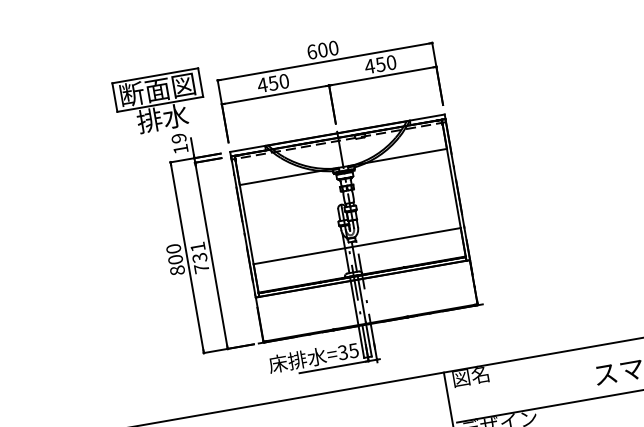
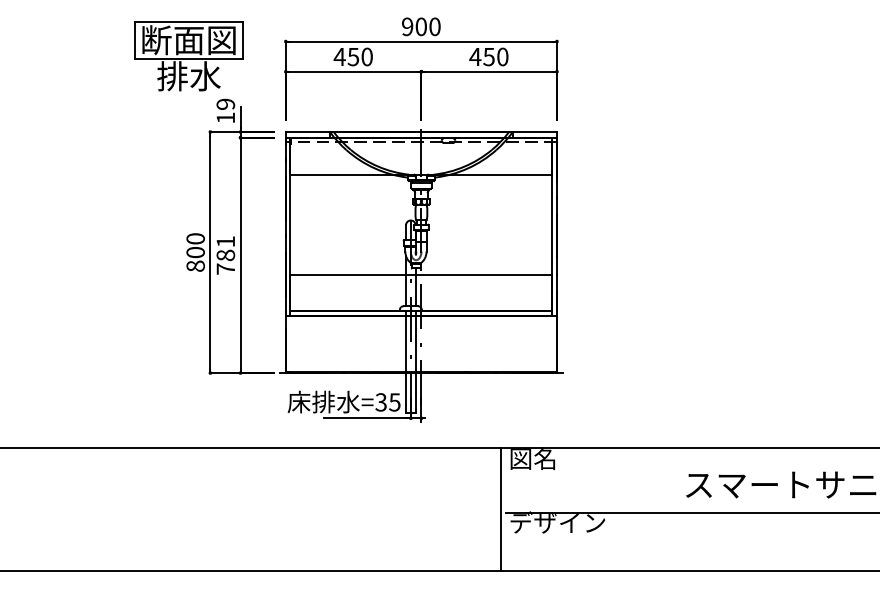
text: (311, 51) -> (407, 26), 600 -> 900
part: (159, 102) -> (188, 56), moved
text: (199, 257) -> (225, 255), 731 -> 781

